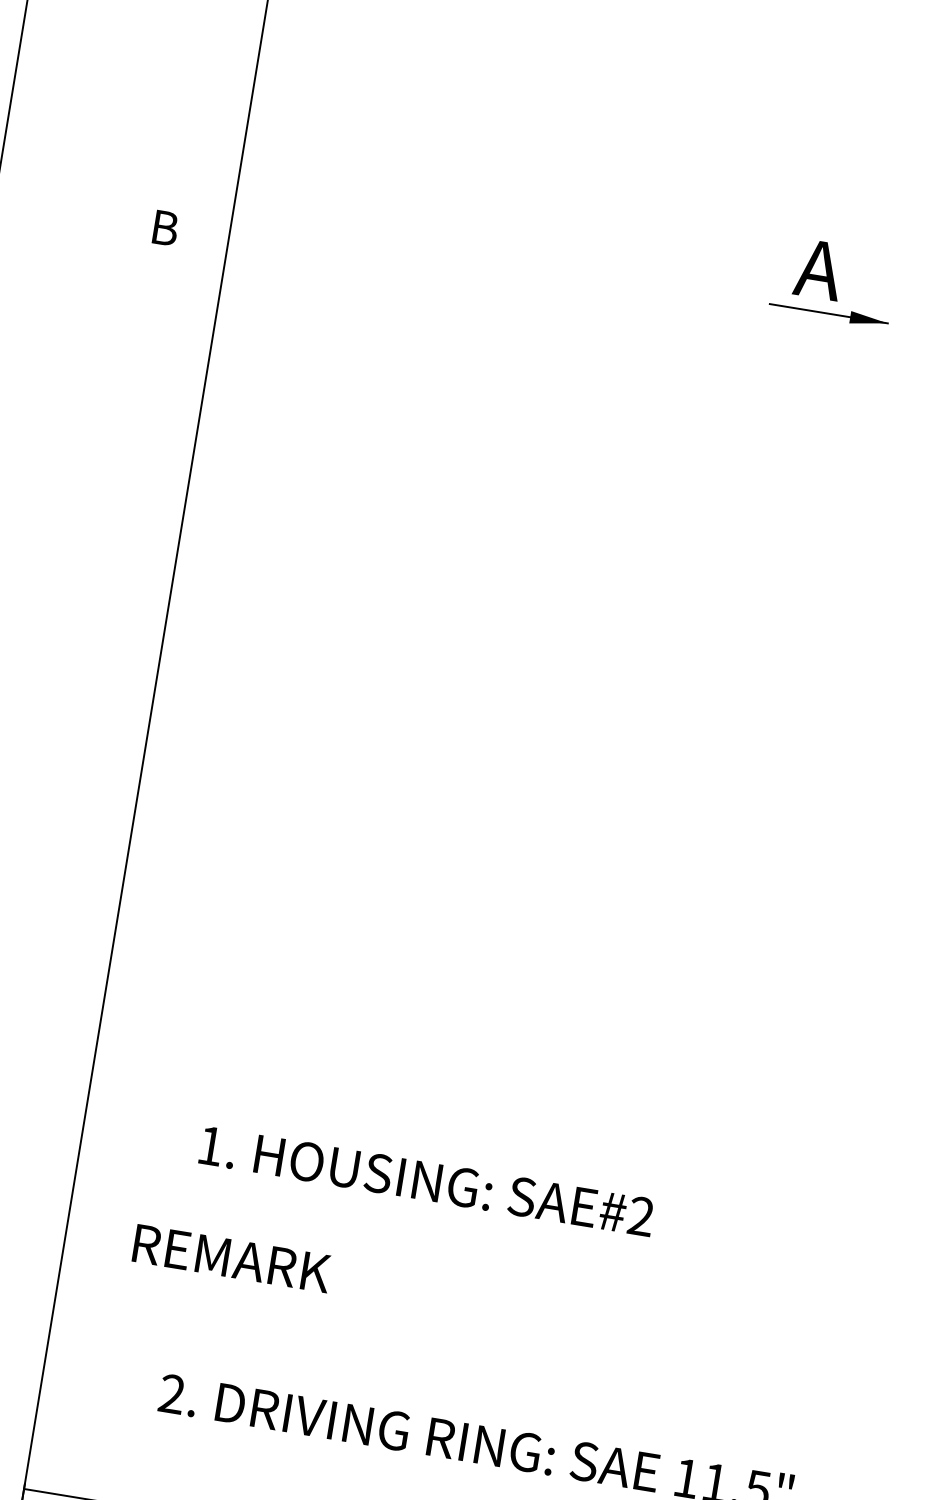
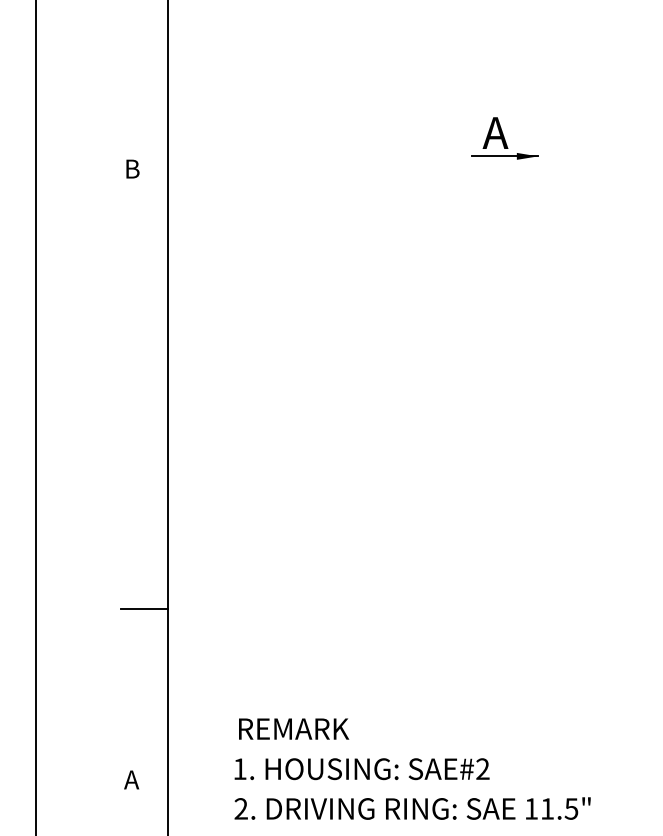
line: (58, 1010) -> (144, 608), added
text: (425, 1181) -> (361, 769), moved
text: (233, 1257) -> (294, 728), moved

